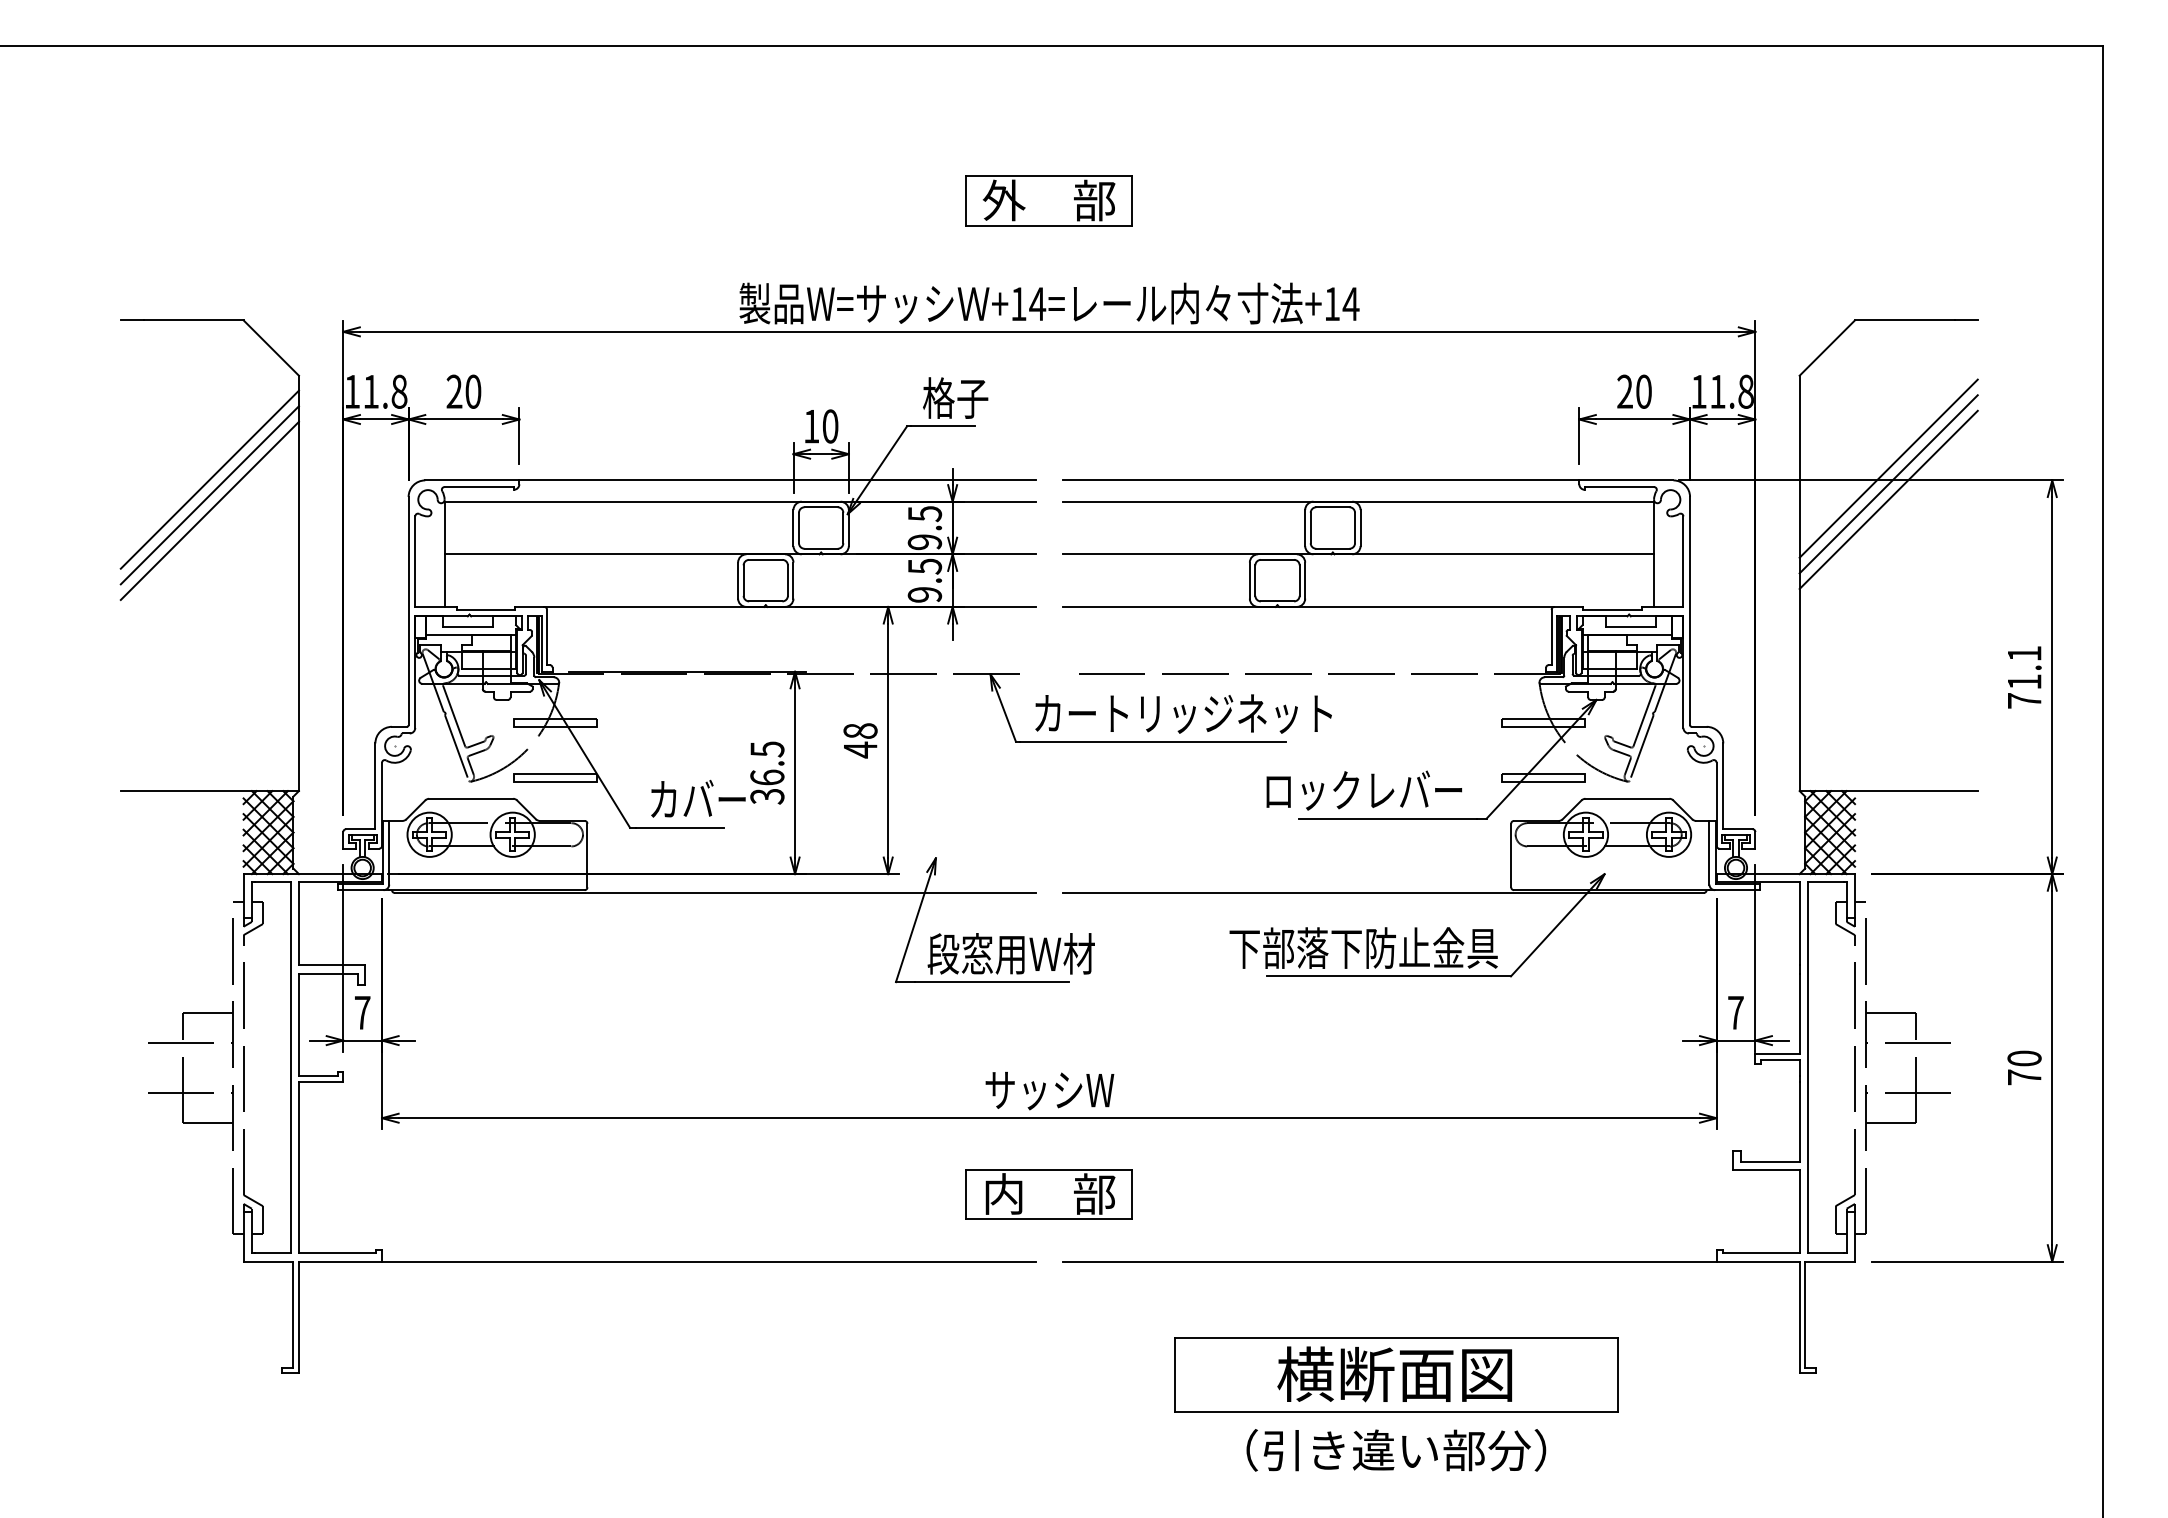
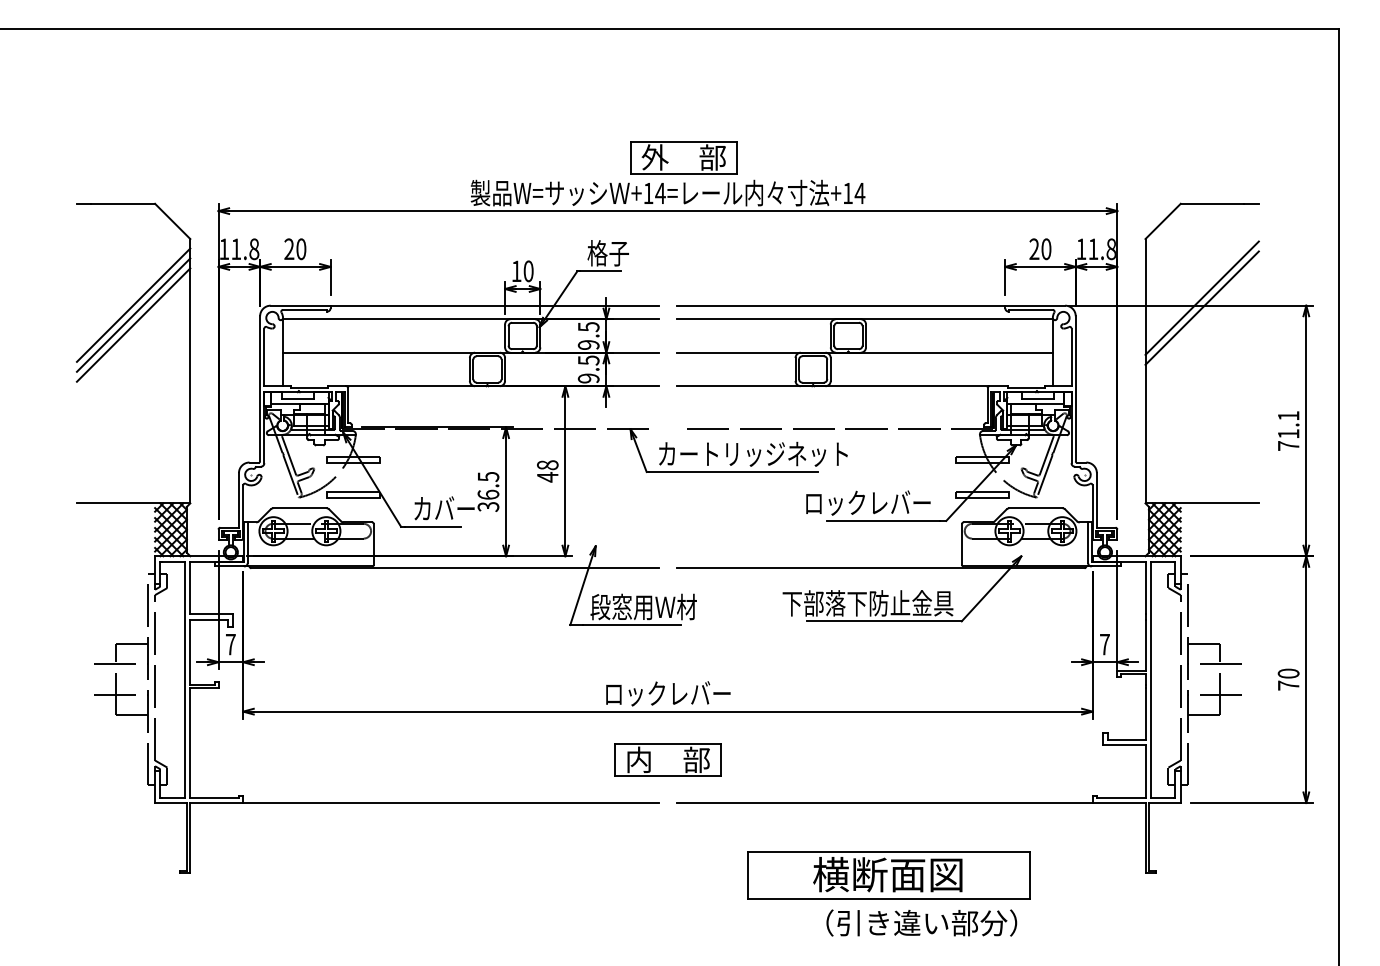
part: (1048, 200) -> (683, 157), moved
line: (1887, 498) -> (1201, 317), removed
text: (1050, 1089) -> (668, 693), サッシW -> ロックレバー
text: (1395, 1449) -> (921, 922), moved

